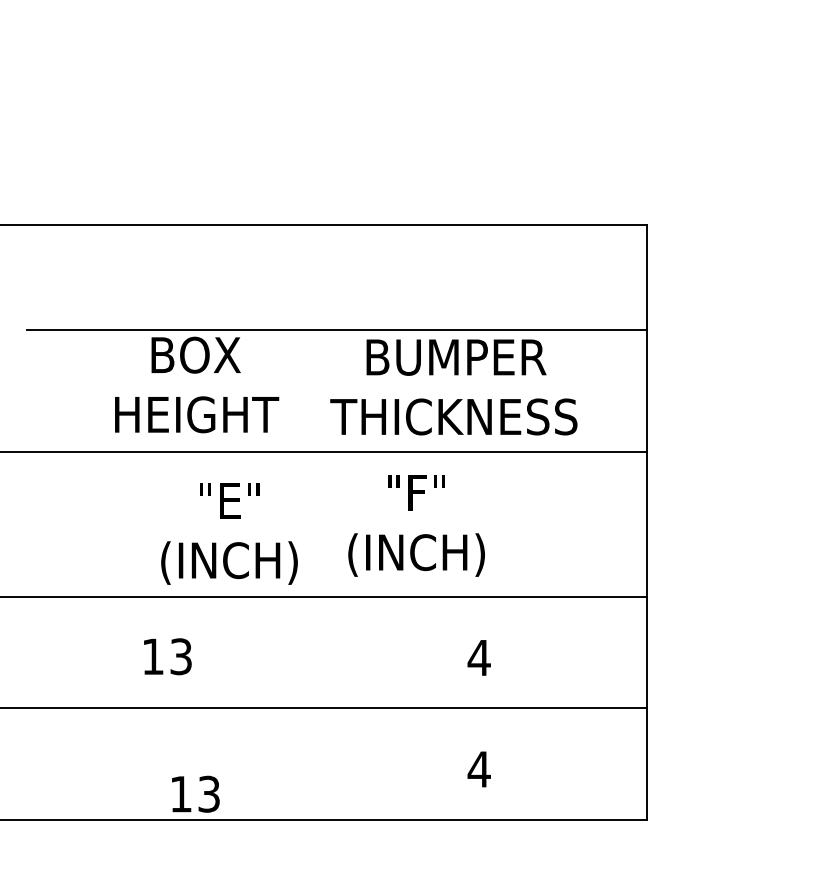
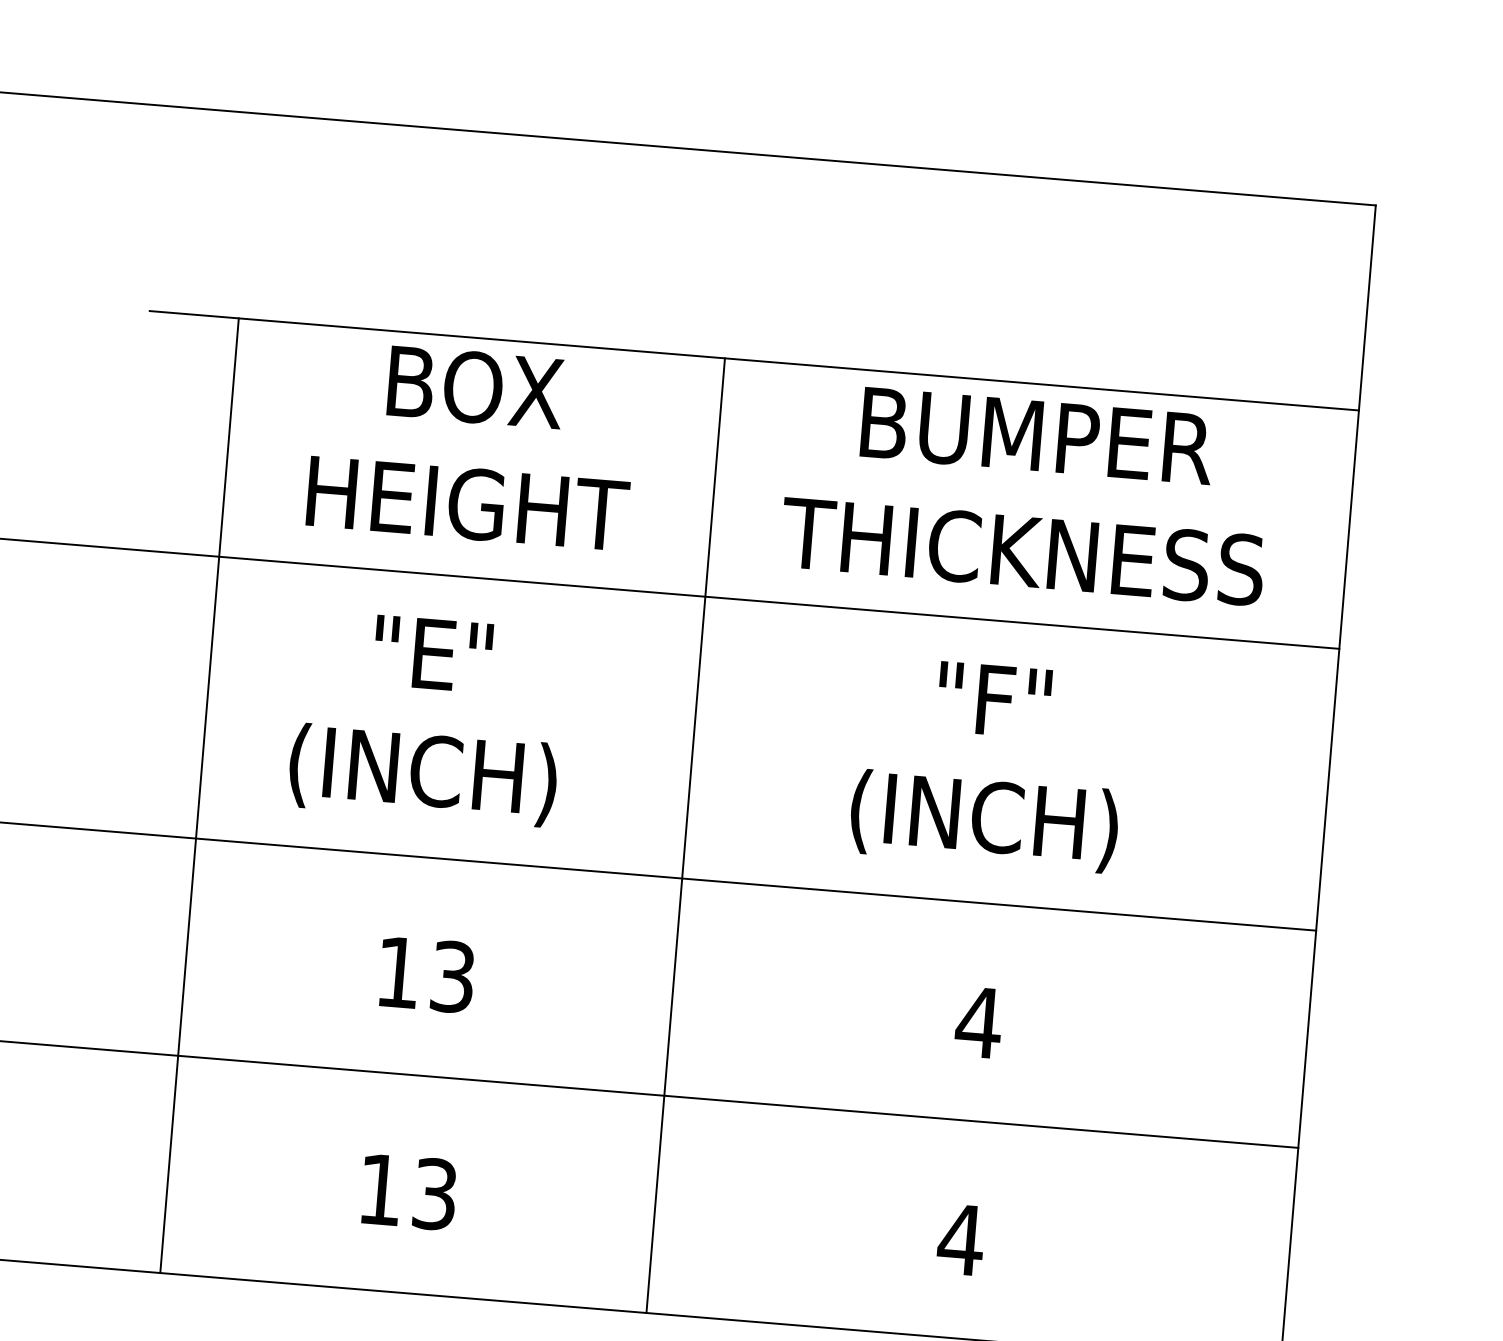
text: (453, 387) -> (1026, 494), moved
text: (416, 525) -> (988, 763), moved
text: (229, 533) -> (427, 717), moved
line: (72, 574) -> (199, 794), added
line: (321, 574) -> (684, 834), added
text: (167, 656) -> (426, 974), moved
text: (195, 793) -> (408, 1190), moved

